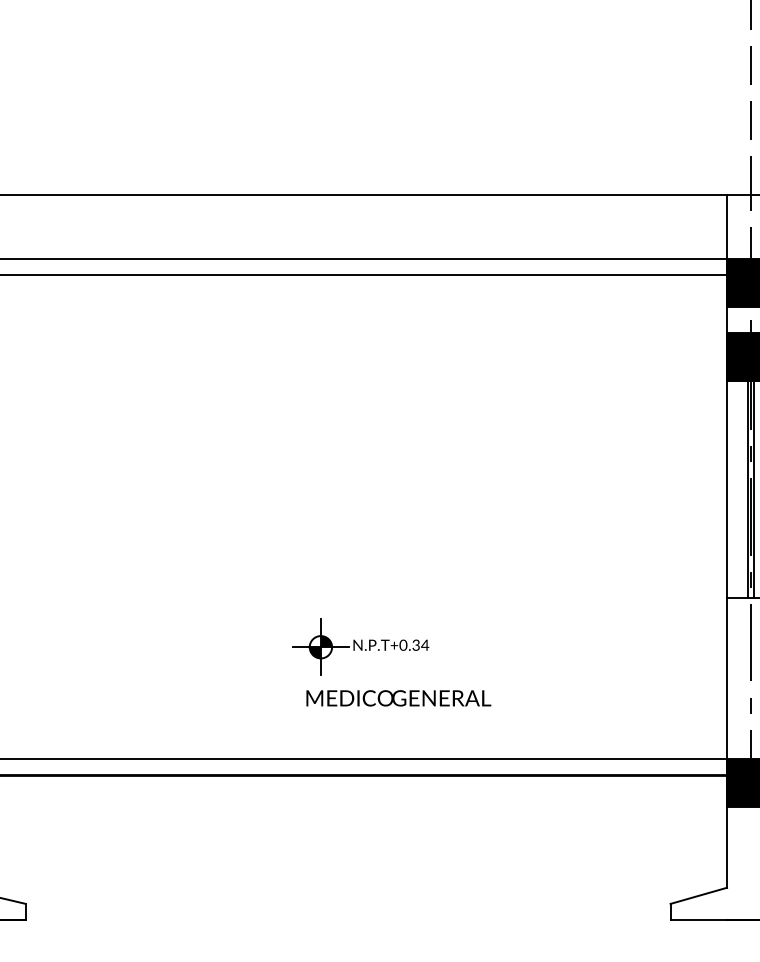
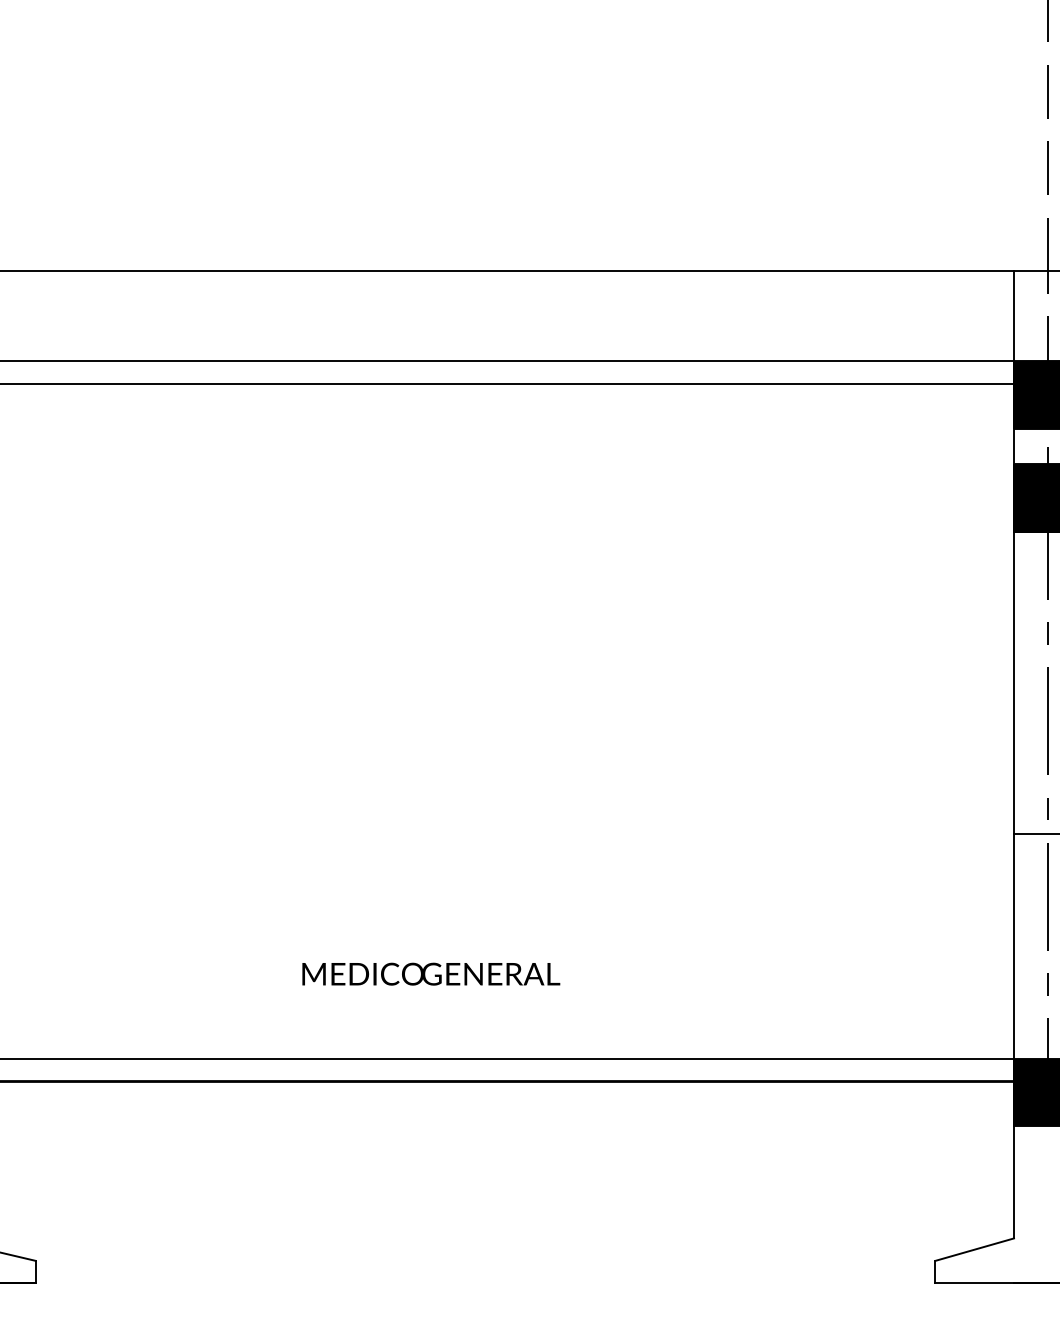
line: (748, 489) -> (1043, 682), removed
line: (754, 489) -> (1052, 682), removed
part: (361, 646) -> (503, 902), removed
text: (398, 697) -> (431, 973), moved

